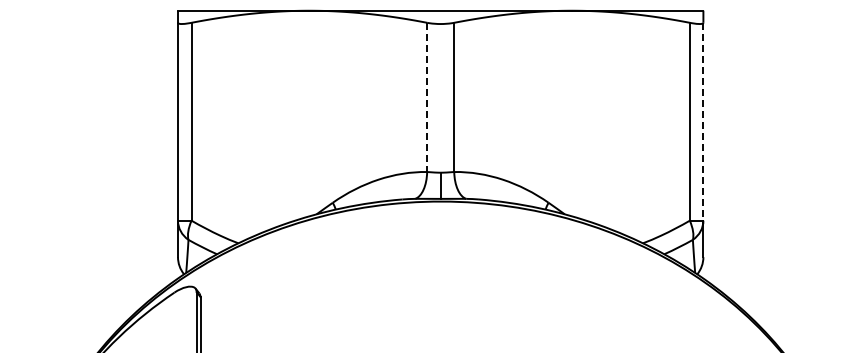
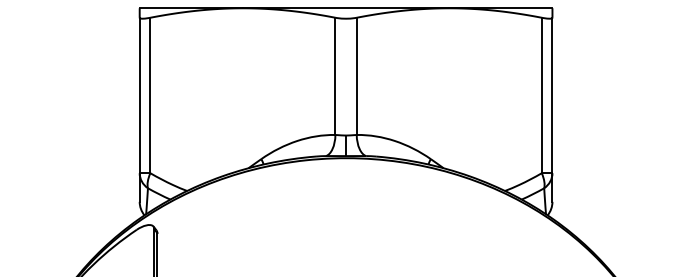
line: (427, 97) -> (335, 76), dashed -> solid
line: (703, 121) -> (552, 95), dashed -> solid

